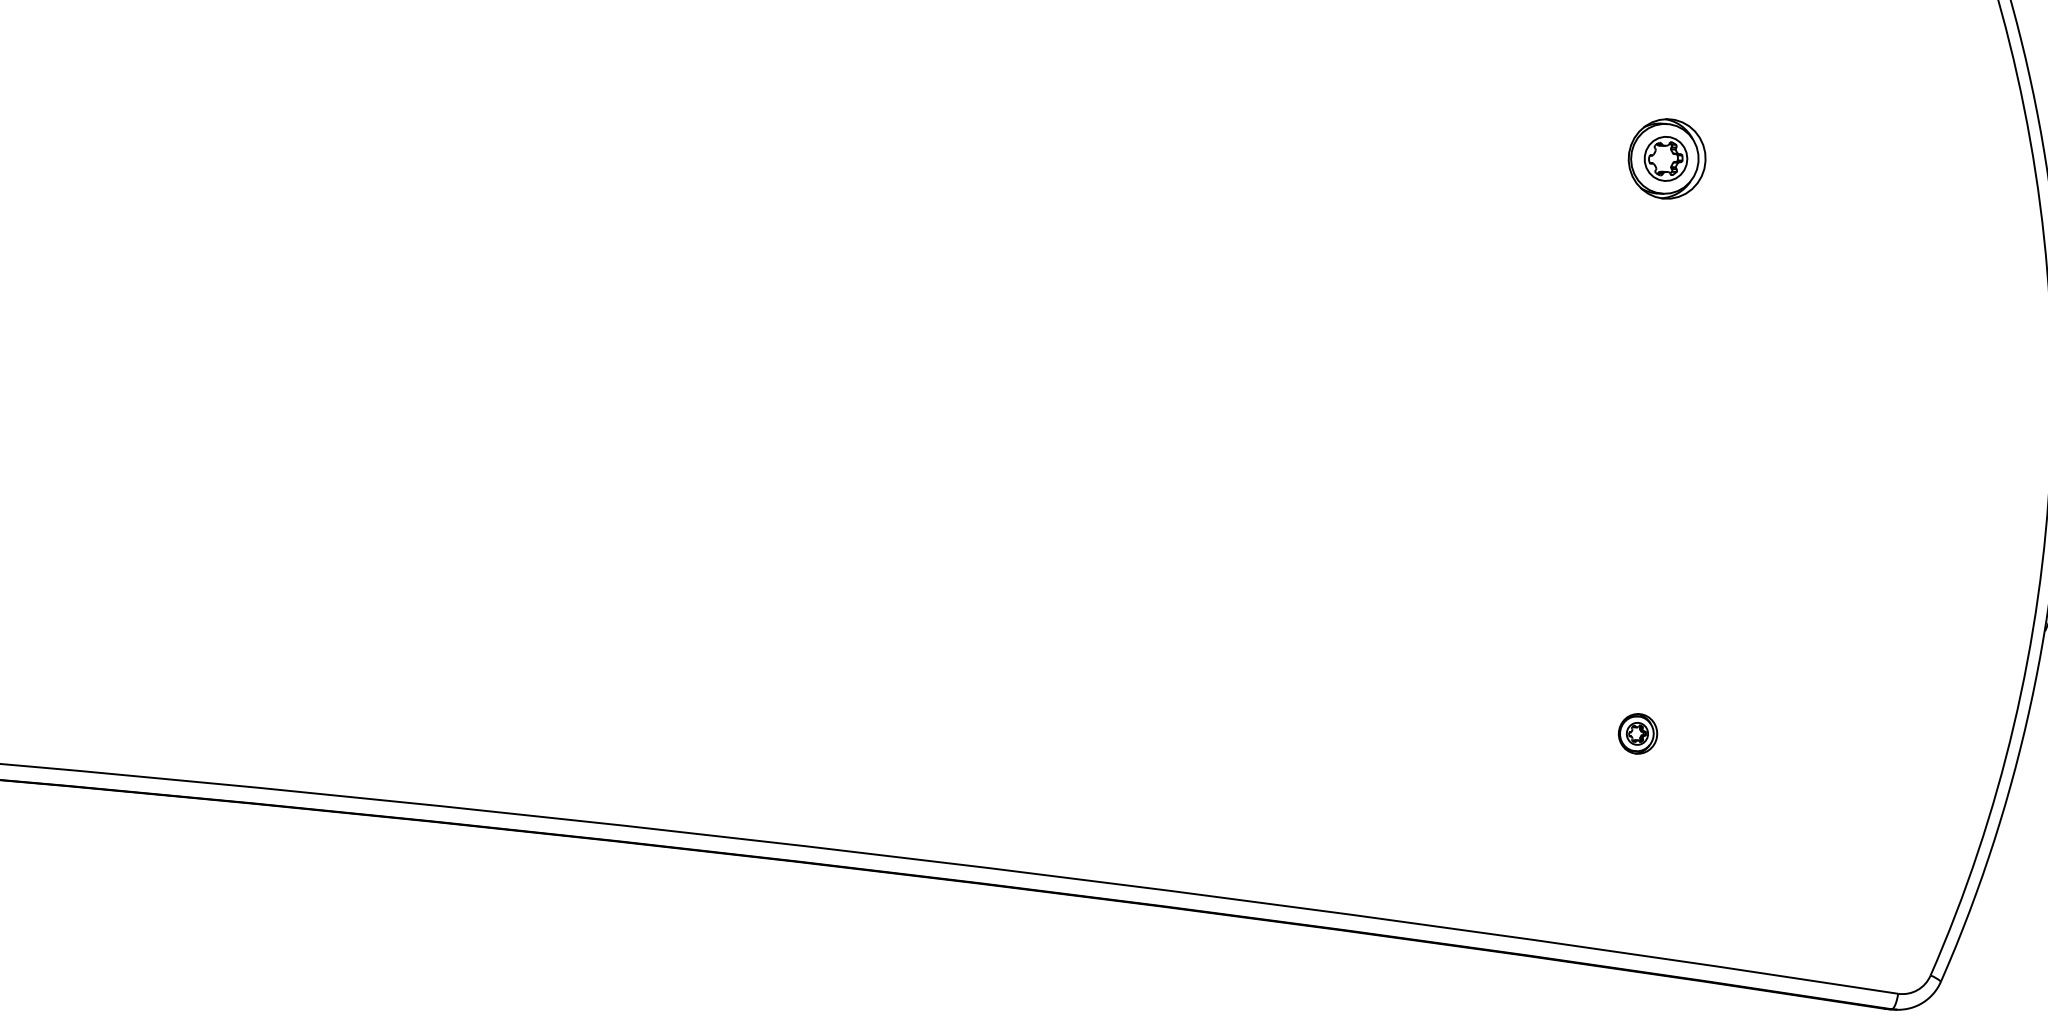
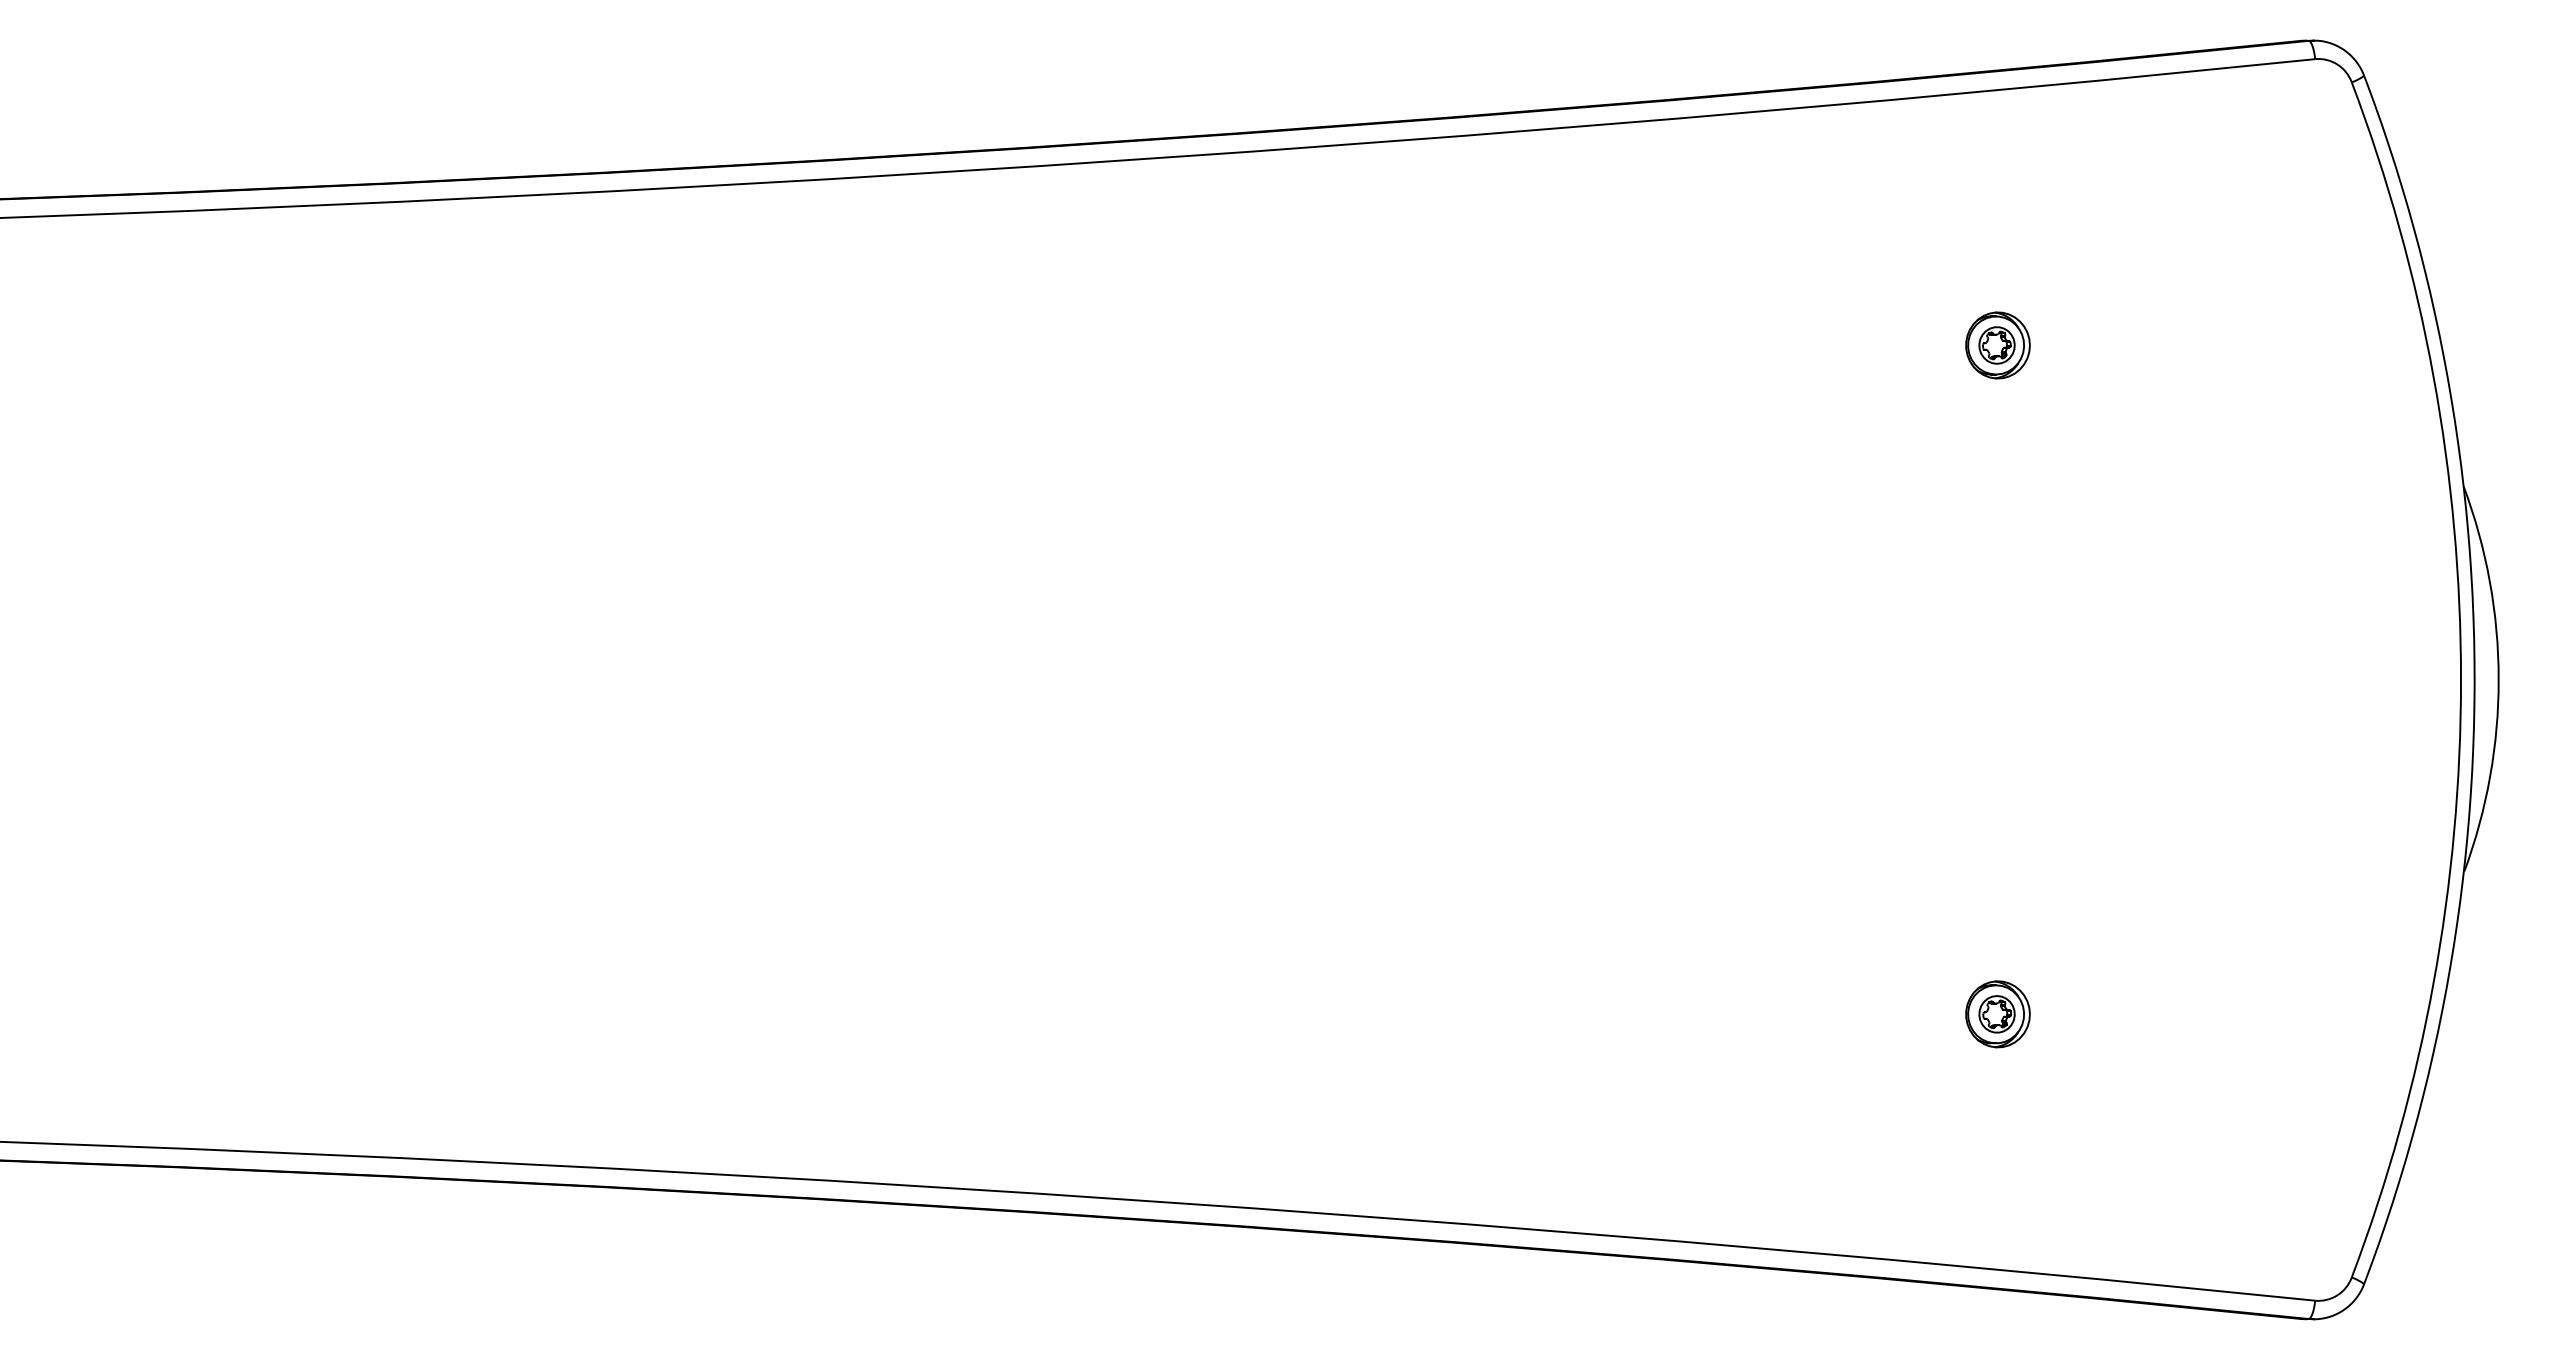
part: (1666, 158) -> (1997, 345), size x0.71
part: (1637, 733) -> (1997, 1014), size x1.43

